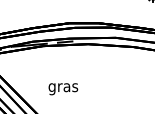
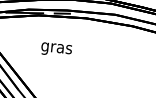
text: (63, 89) -> (56, 50), moved

